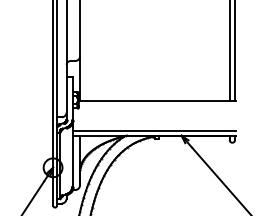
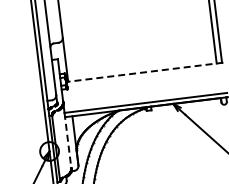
line: (156, 100) -> (144, 72), solid -> dashed
line: (72, 159) -> (67, 140), solid -> dashed

